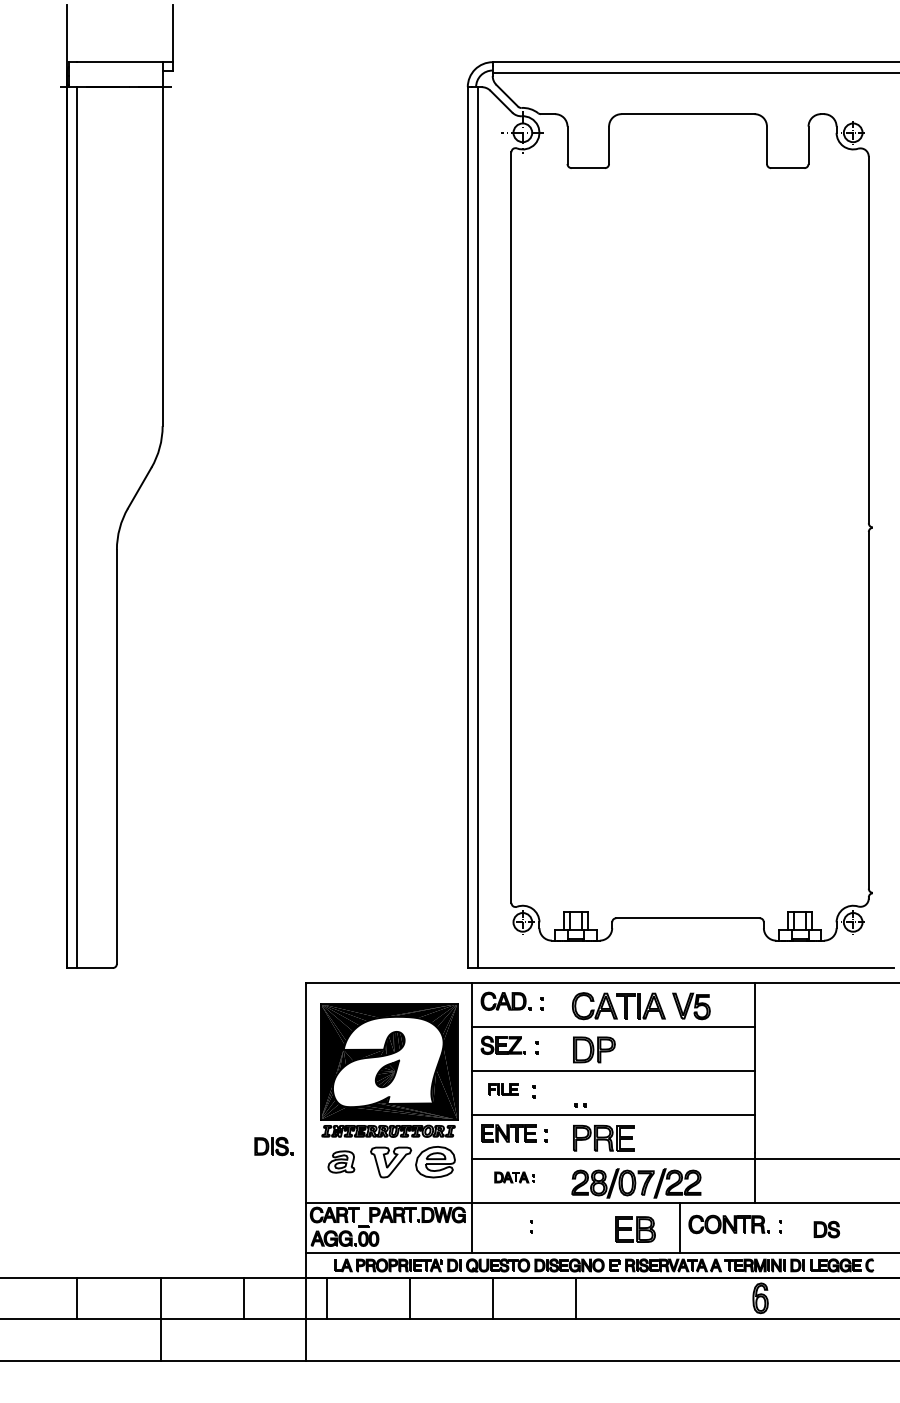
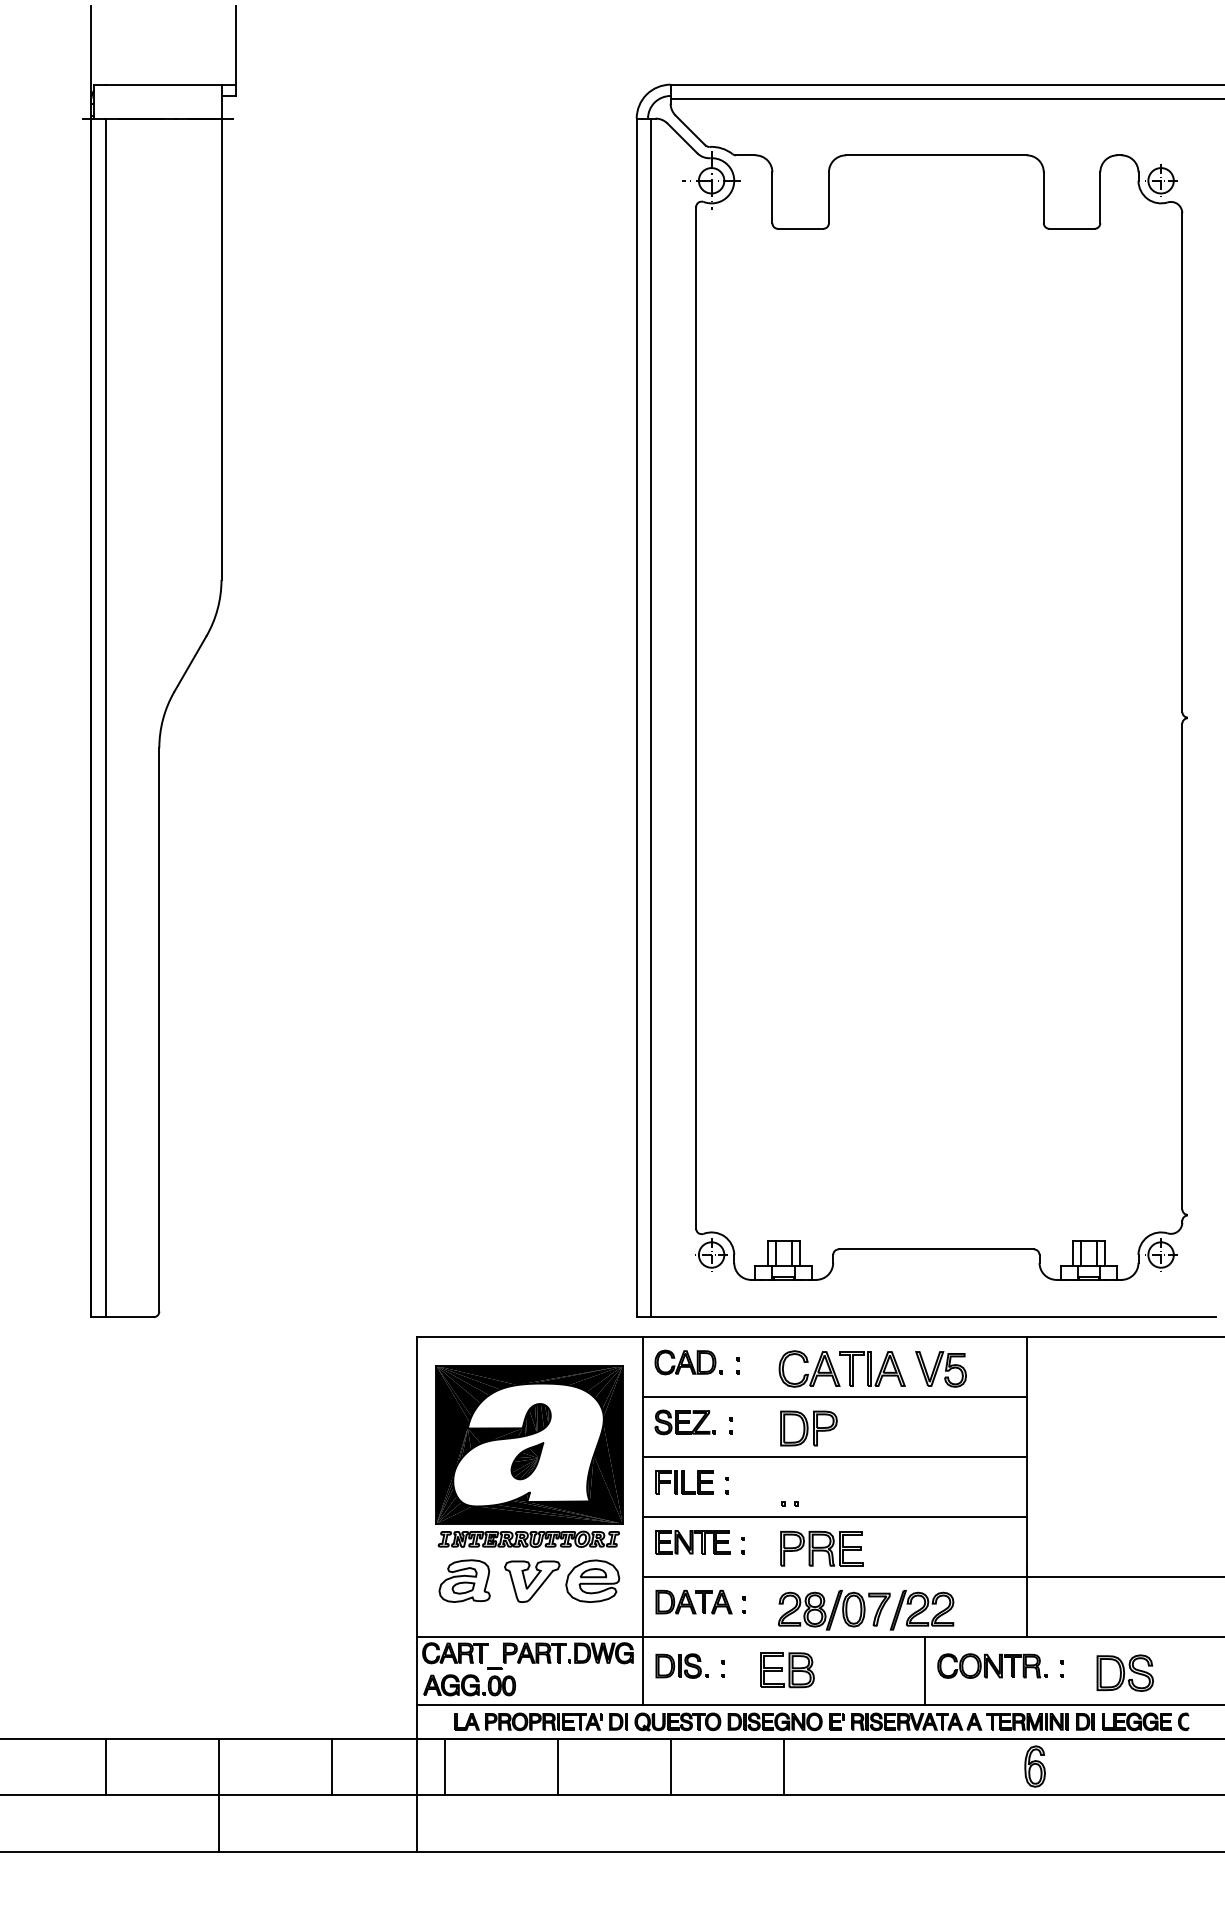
part: (502, 1089) -> (683, 1482), size x1.43
part: (273, 1146) -> (681, 1666), moved
part: (341, 1161) -> (464, 1580), size x1.43
part: (514, 1177) -> (700, 1602), size x1.67
part: (635, 1229) -> (787, 1670), moved
part: (826, 1229) -> (1124, 1672), size x1.67

